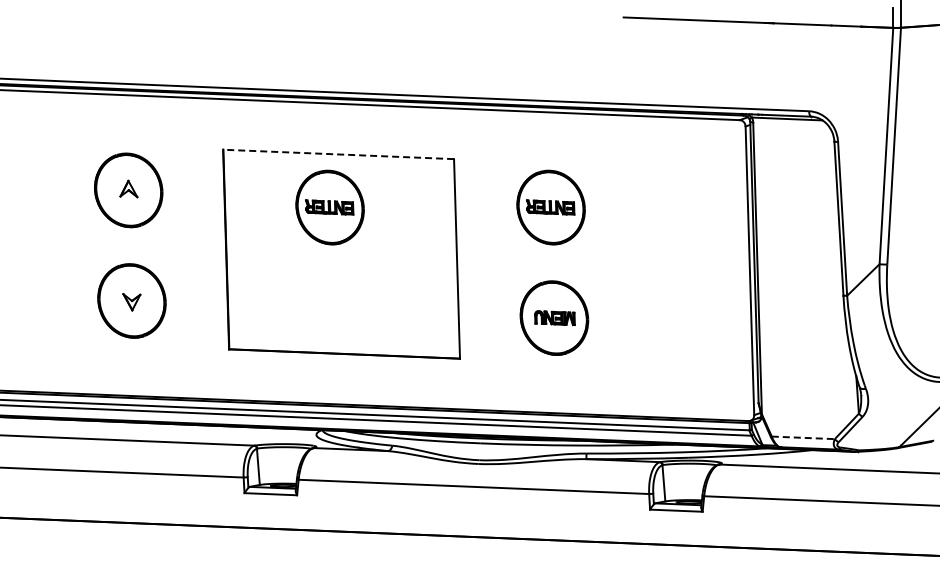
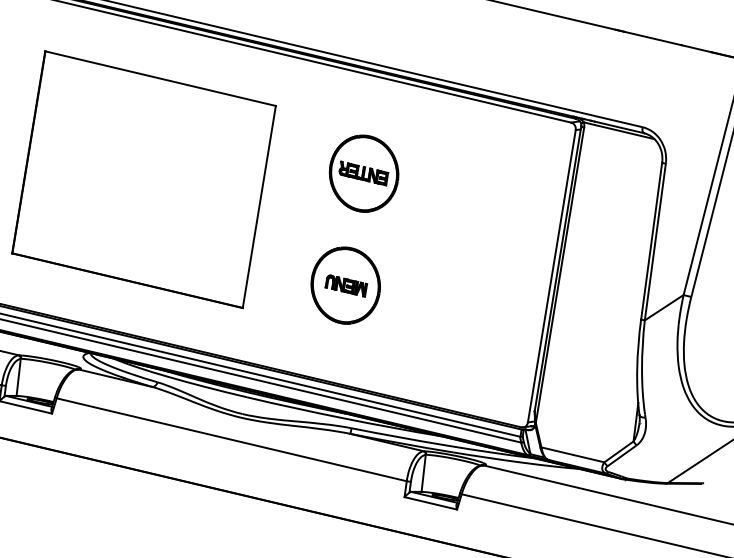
line: (338, 154) -> (160, 78), dashed -> solid
part: (329, 207) -> (141, 130), removed
line: (803, 437) -> (573, 454), dashed -> solid

